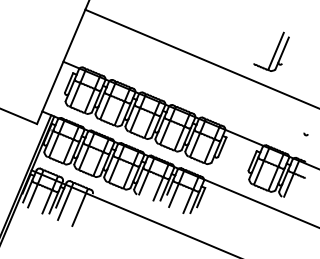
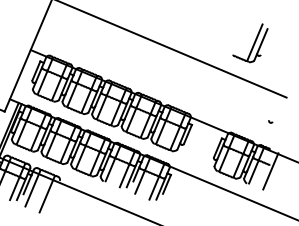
part: (271, 51) -> (250, 42), moved
line: (305, 184) -> (270, 171), added

